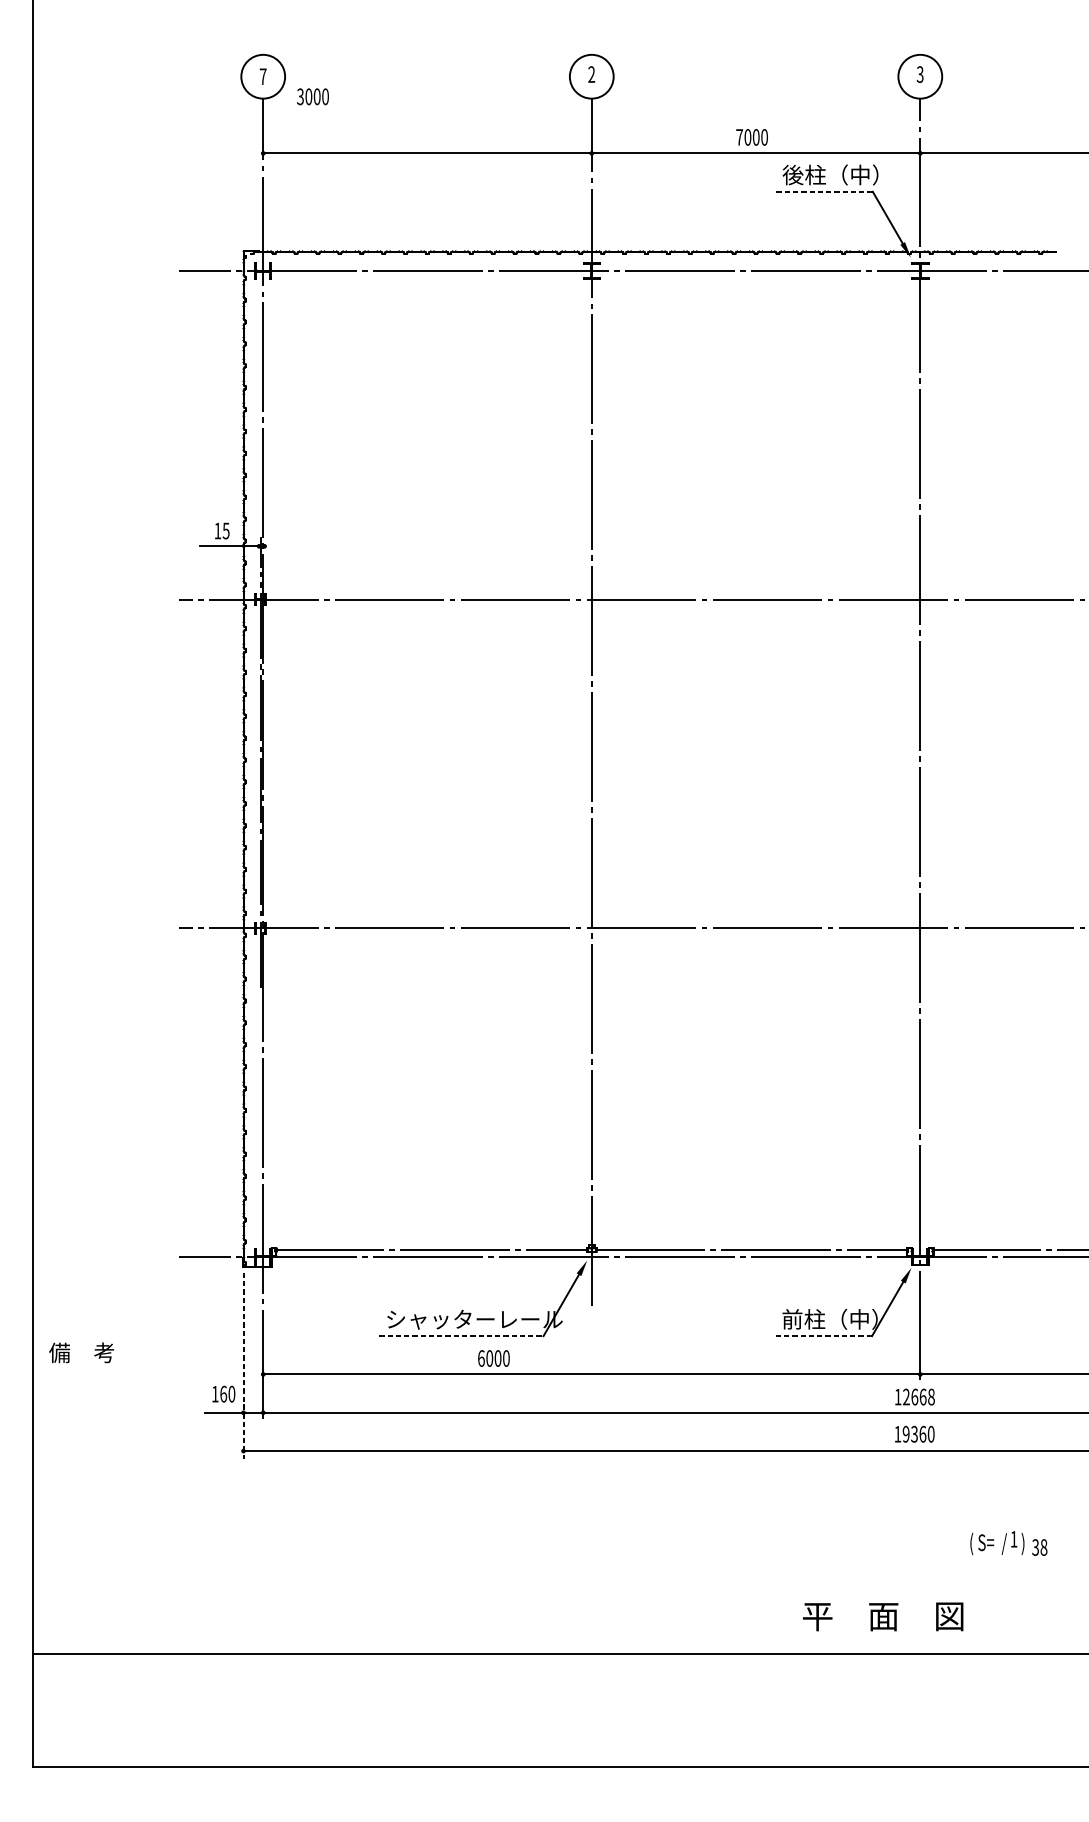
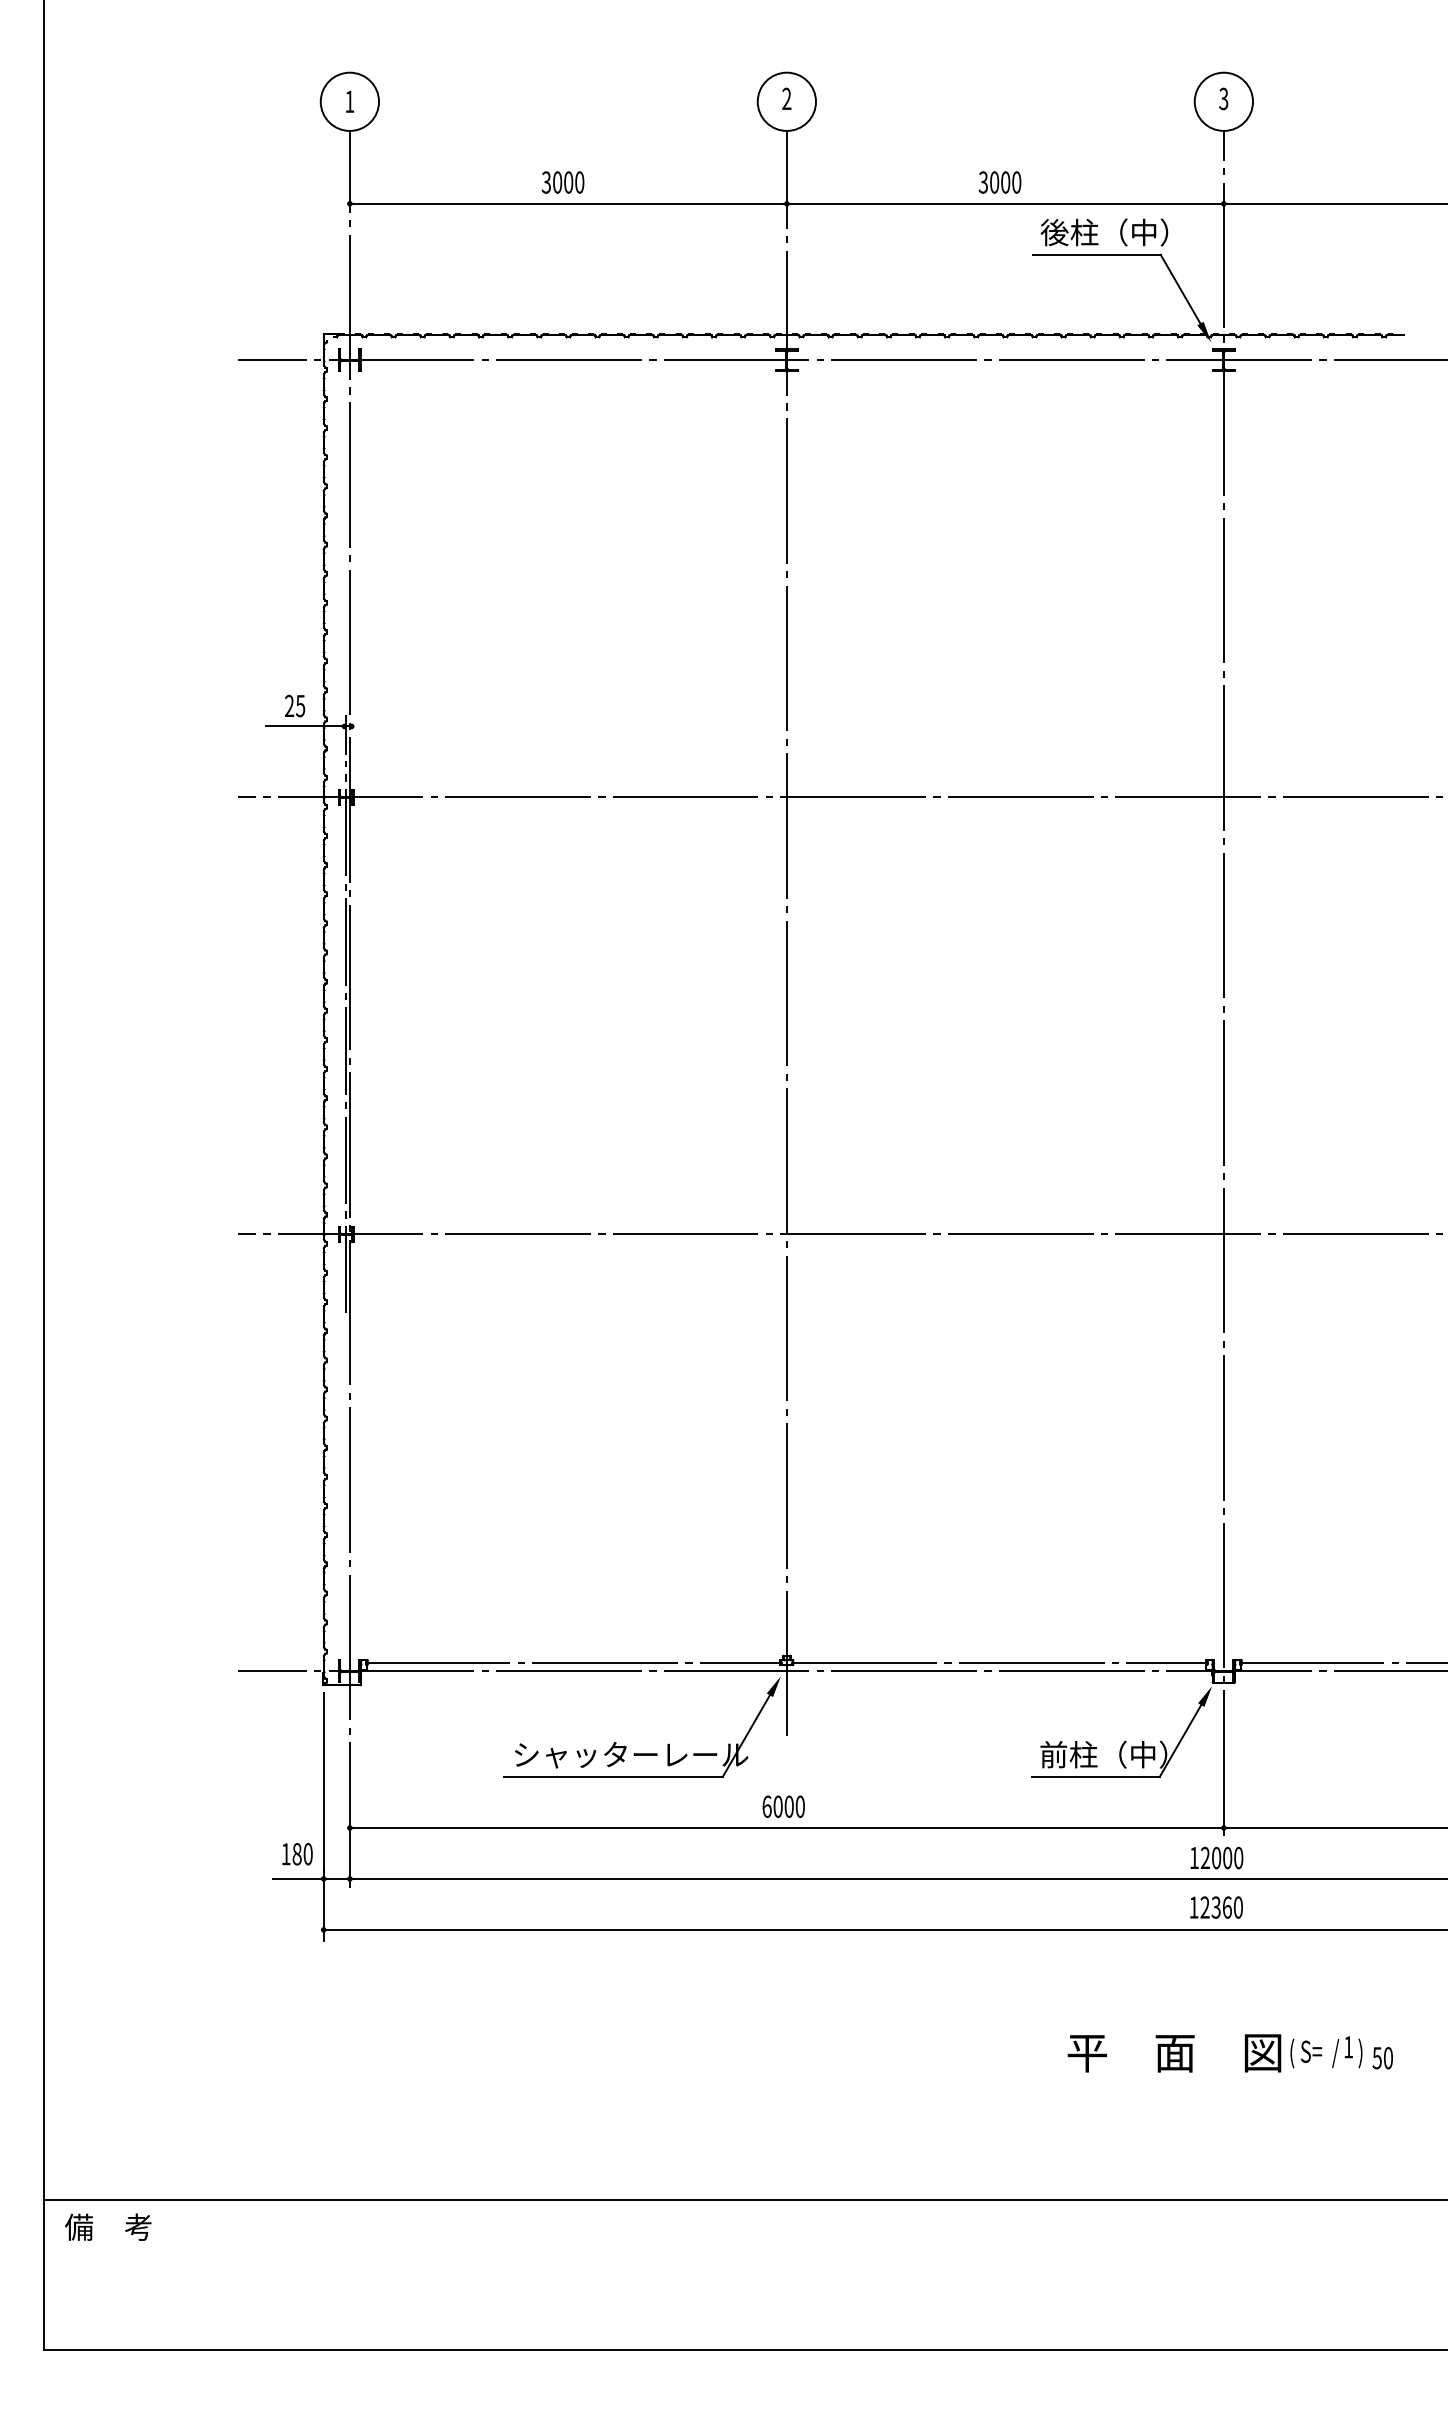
text: (262, 76) -> (349, 101), 7 -> 1
text: (312, 96) -> (562, 182), moved
text: (739, 137) -> (983, 182), 7000 -> 3000
line: (825, 191) -> (1097, 254), dashed -> solid
text: (217, 530) -> (289, 705), 15 -> 25
line: (462, 1335) -> (614, 1776), dashed -> solid
line: (824, 1335) -> (1096, 1776), dashed -> solid
text: (81, 1352) -> (108, 2226), moved
text: (493, 1358) -> (783, 1806), moved
line: (243, 1366) -> (323, 1817), dashed -> solid
text: (223, 1394) -> (296, 1854), 160 -> 180
text: (923, 1396) -> (1227, 1857), 12668 -> 12000
text: (905, 1434) -> (1204, 1907), 19360 -> 12360
text: (1039, 1547) -> (1382, 2057), 38 -> 50
text: (883, 1616) -> (1174, 2053), moved

